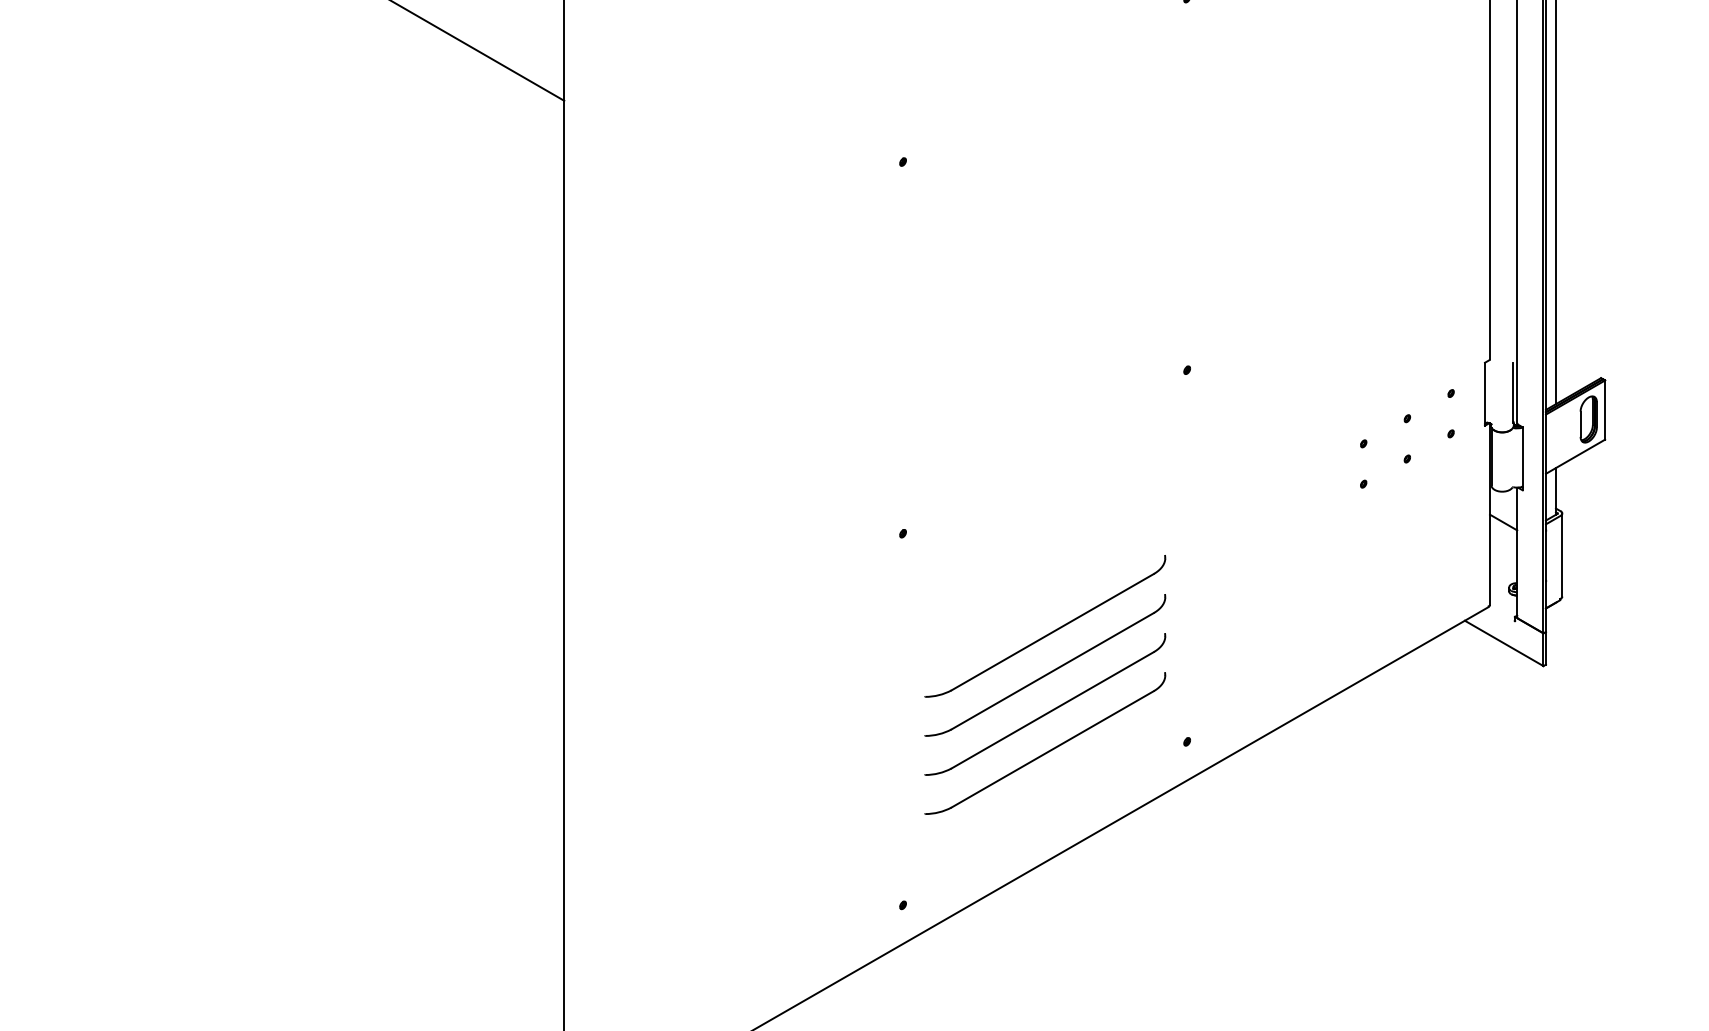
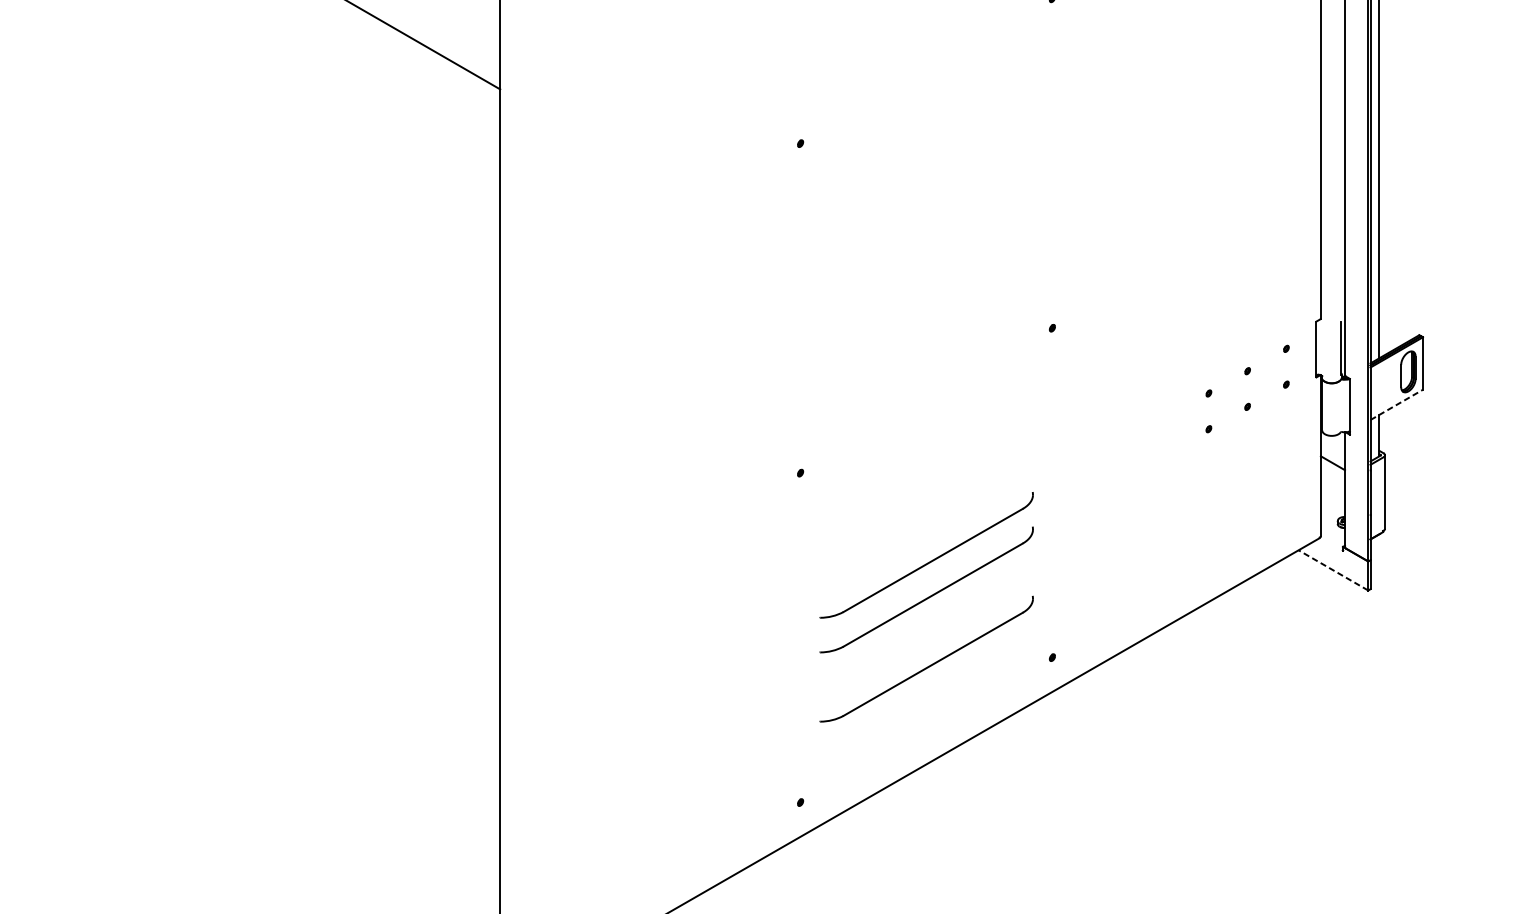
line: (1575, 456) -> (1396, 404), solid -> dashed
line: (1503, 643) -> (1332, 570), solid -> dashed
part: (1048, 711) -> (929, 630), removed

